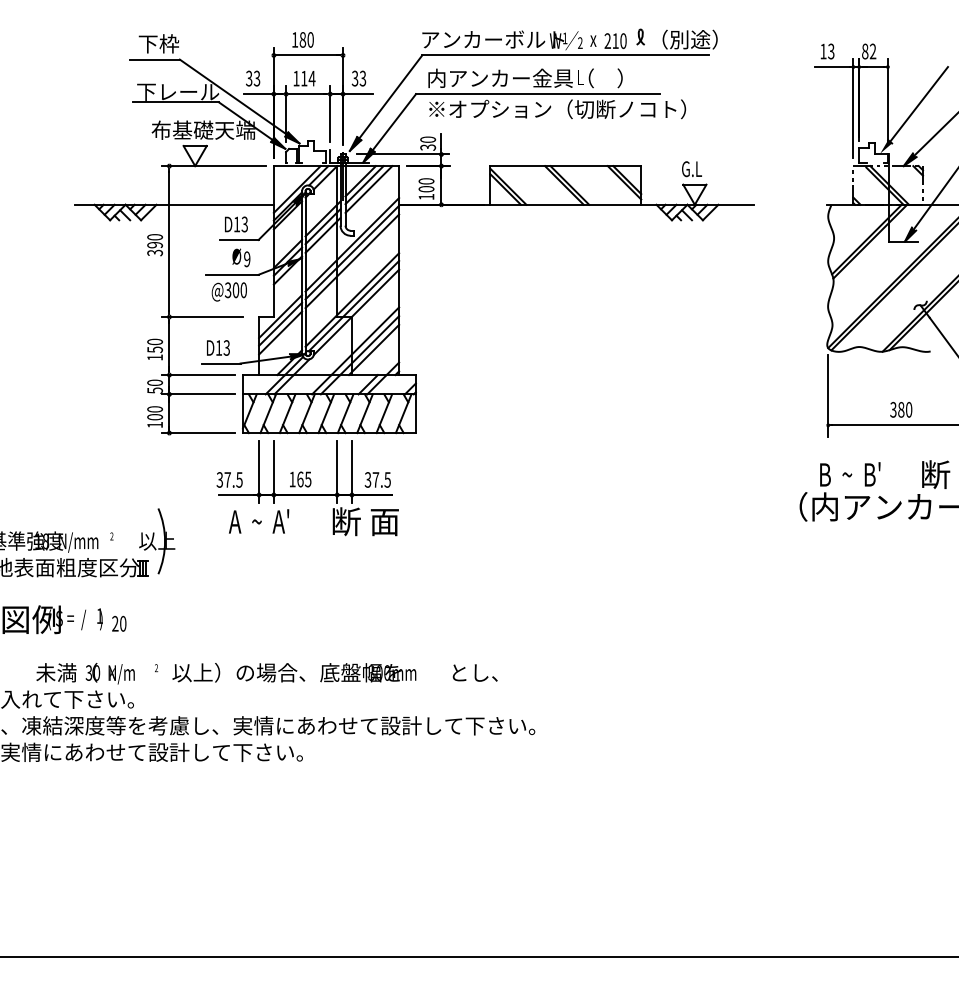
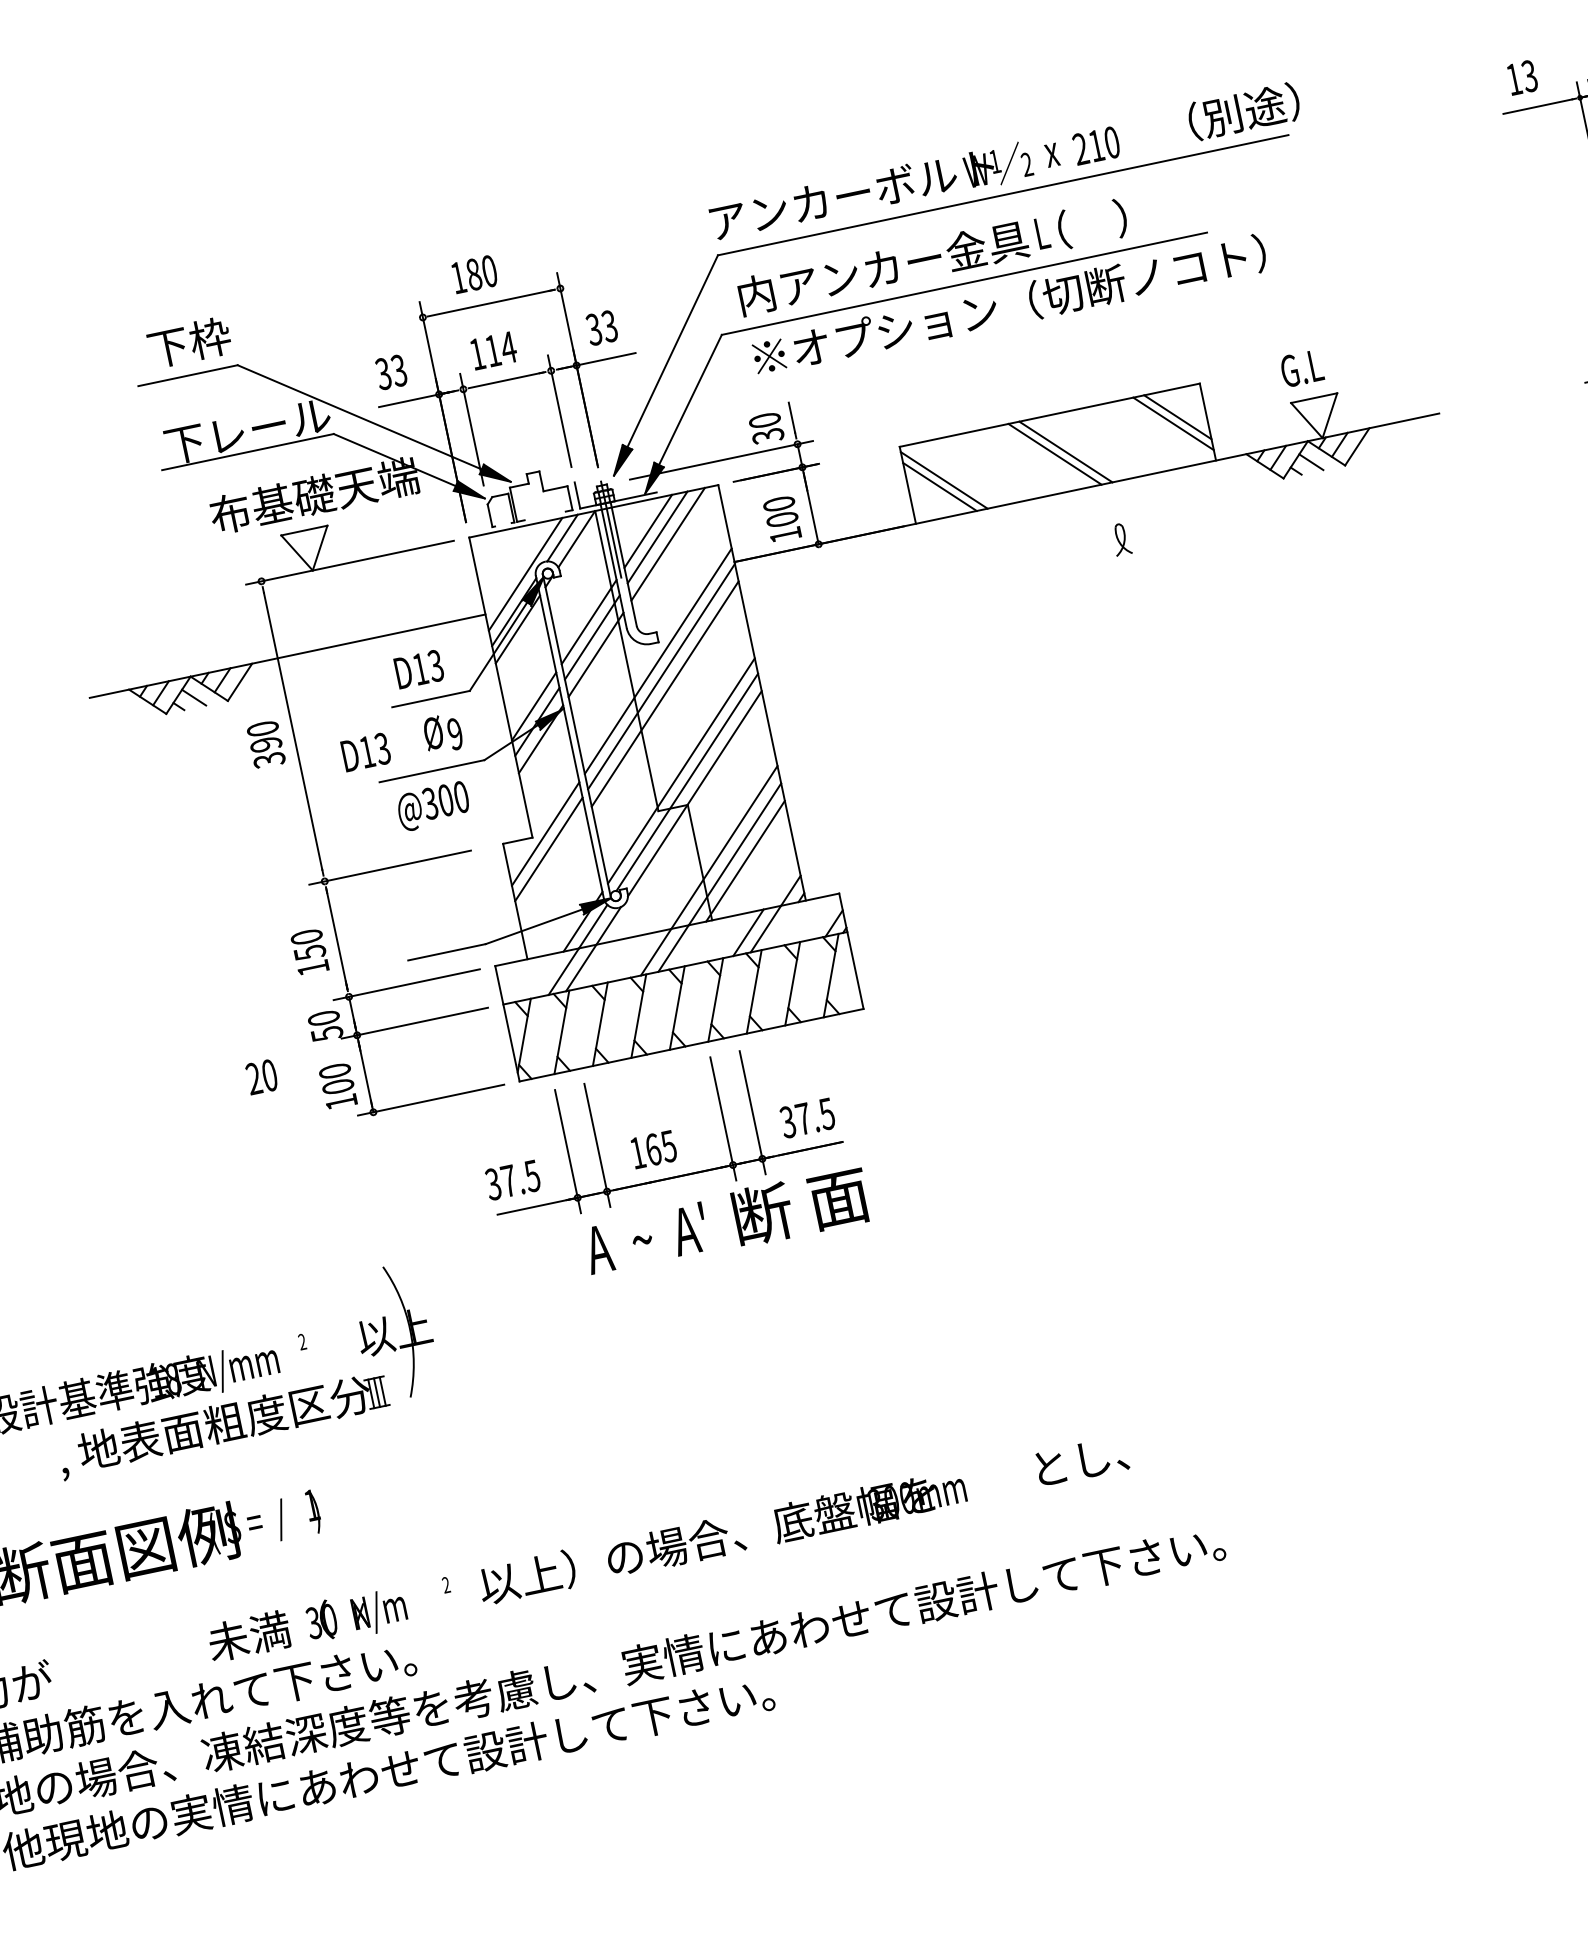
part: (640, 36) -> (1120, 538), moved
line: (280, 332) -> (552, 865), removed
text: (218, 347) -> (366, 751), moved
text: (259, 521) -> (647, 1238), moved
text: (119, 623) -> (262, 1076), moved

